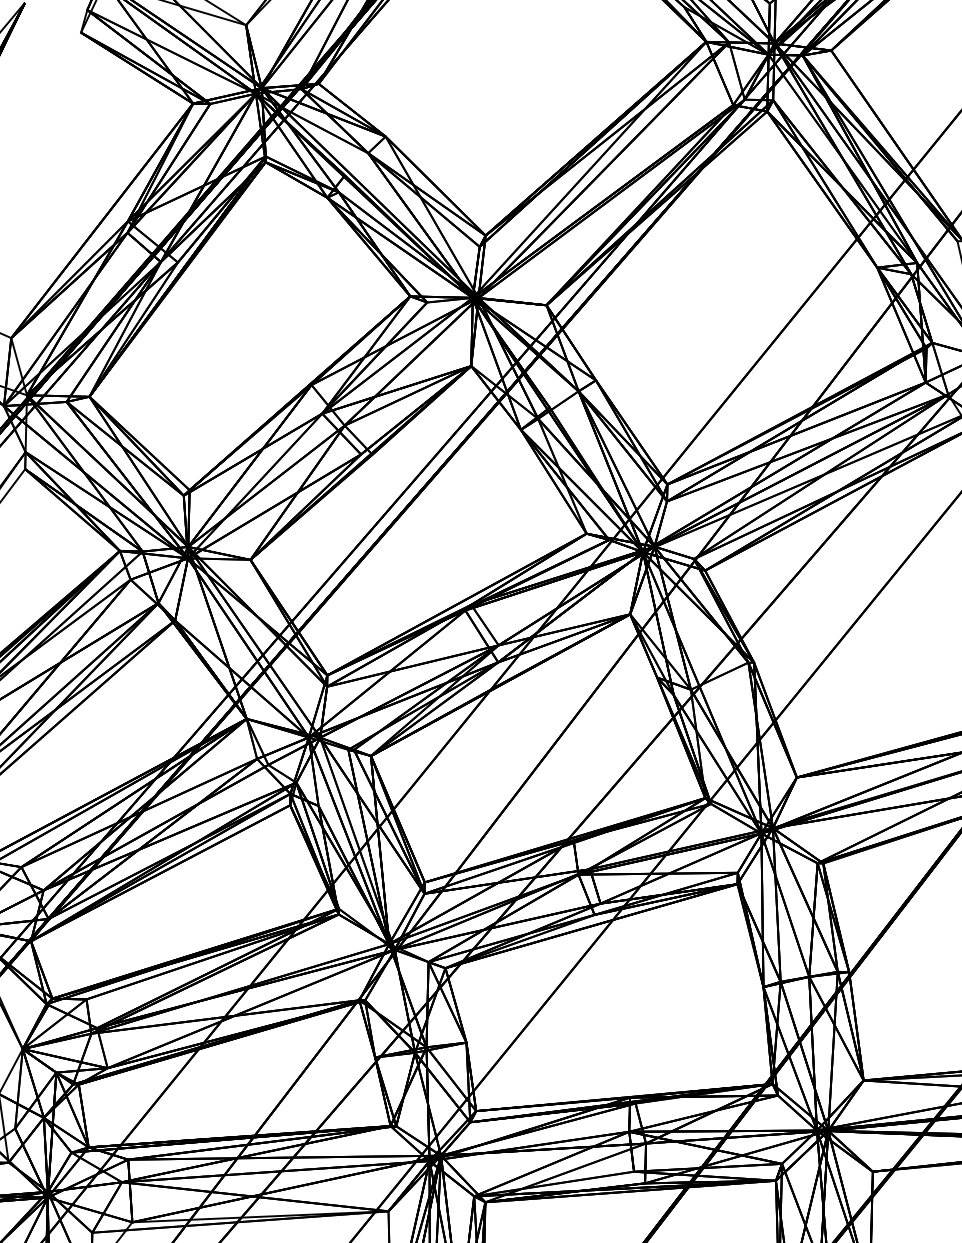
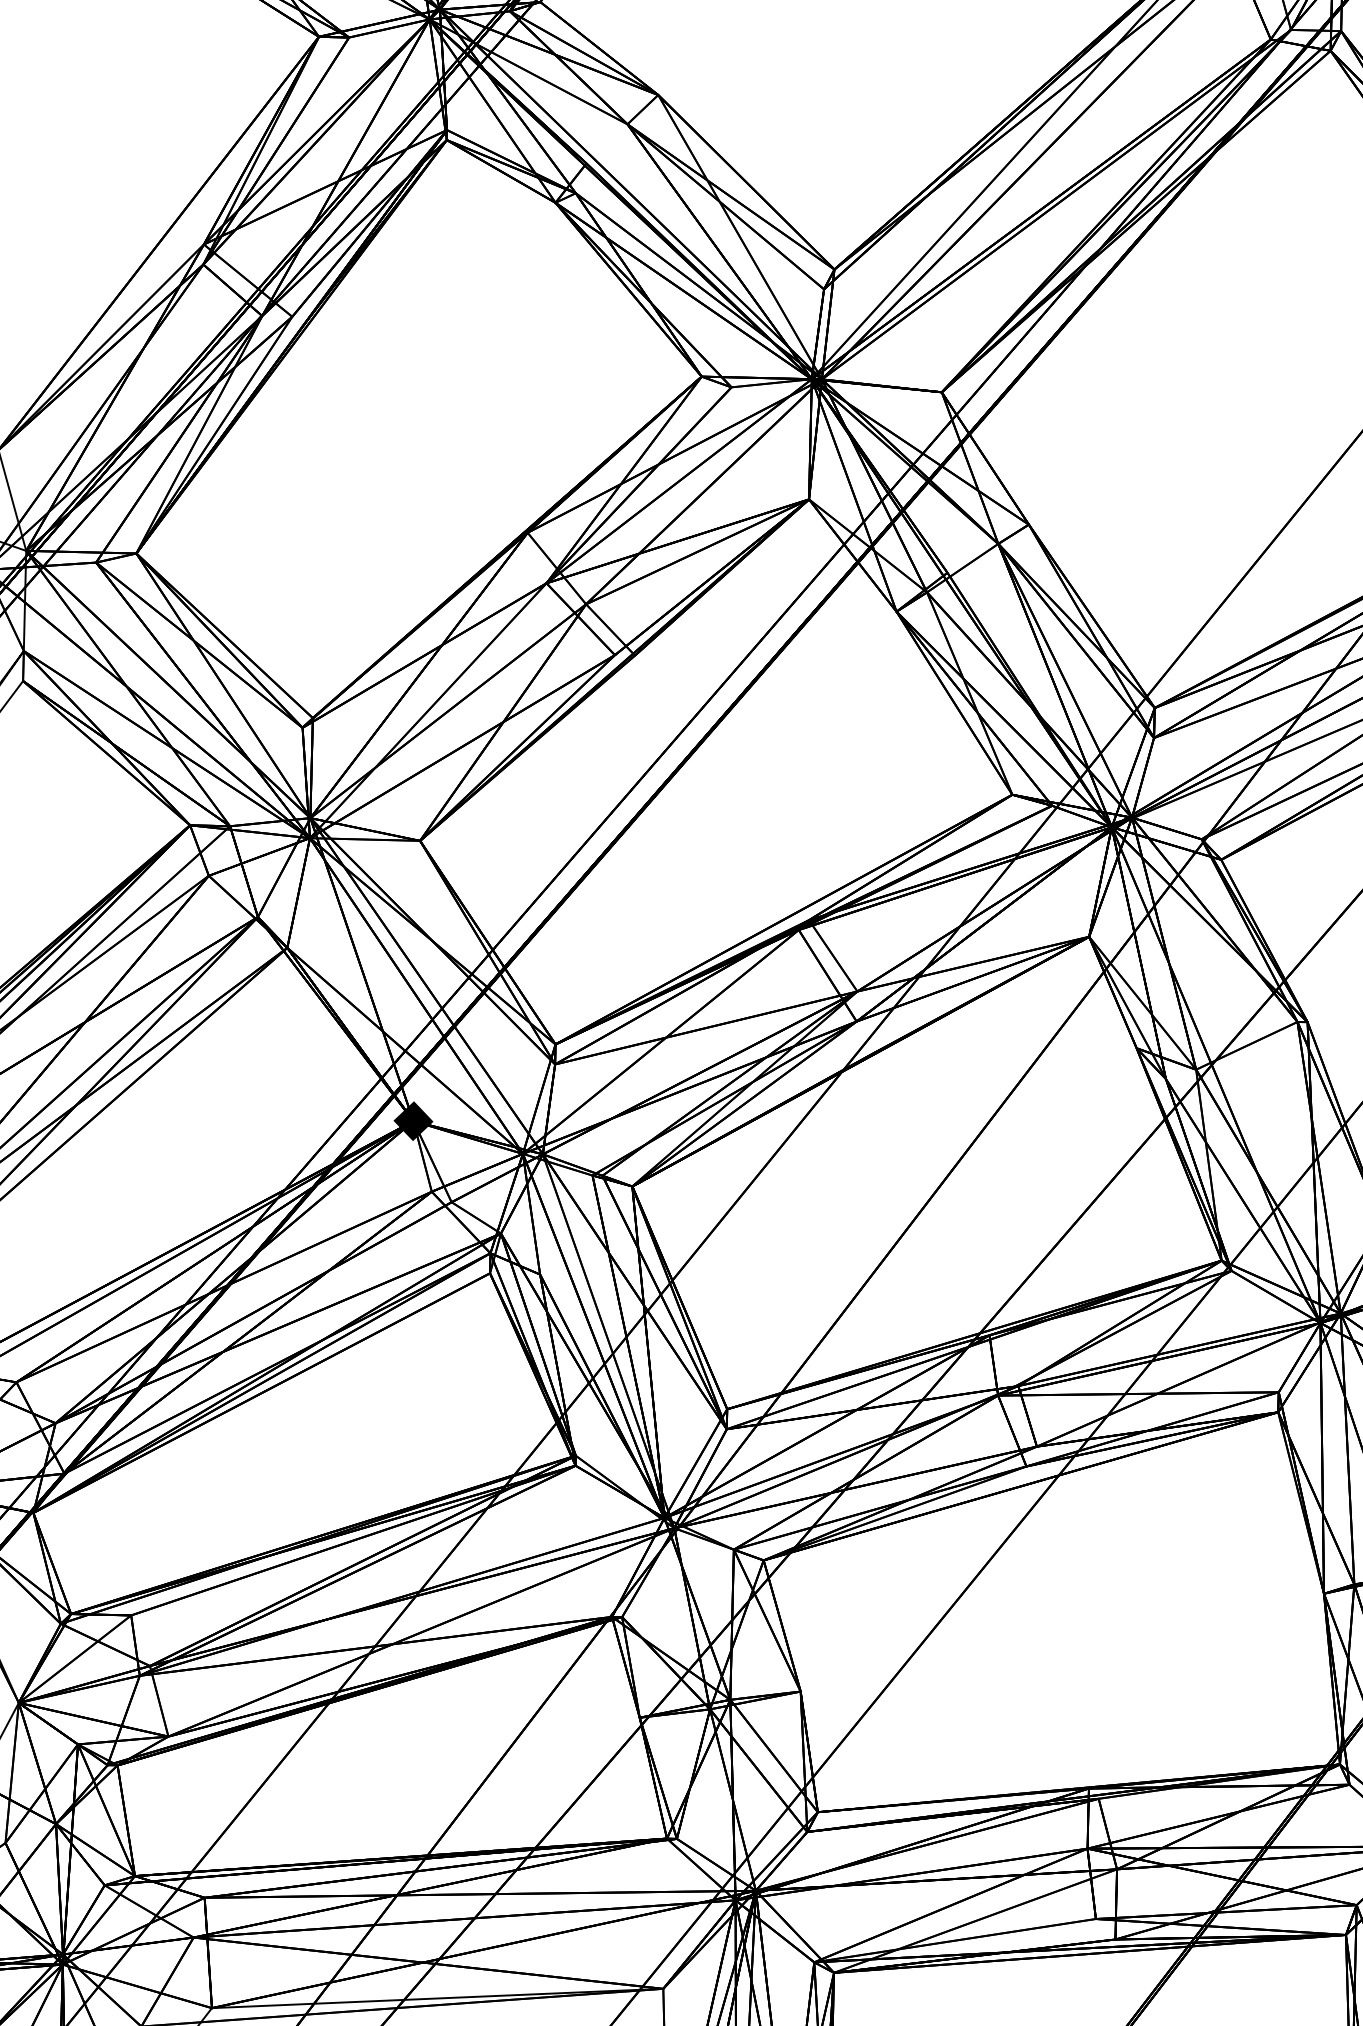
fill: (246, 718) -> (413, 1120), added

